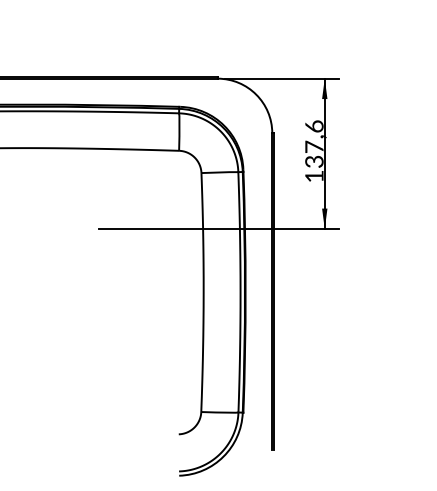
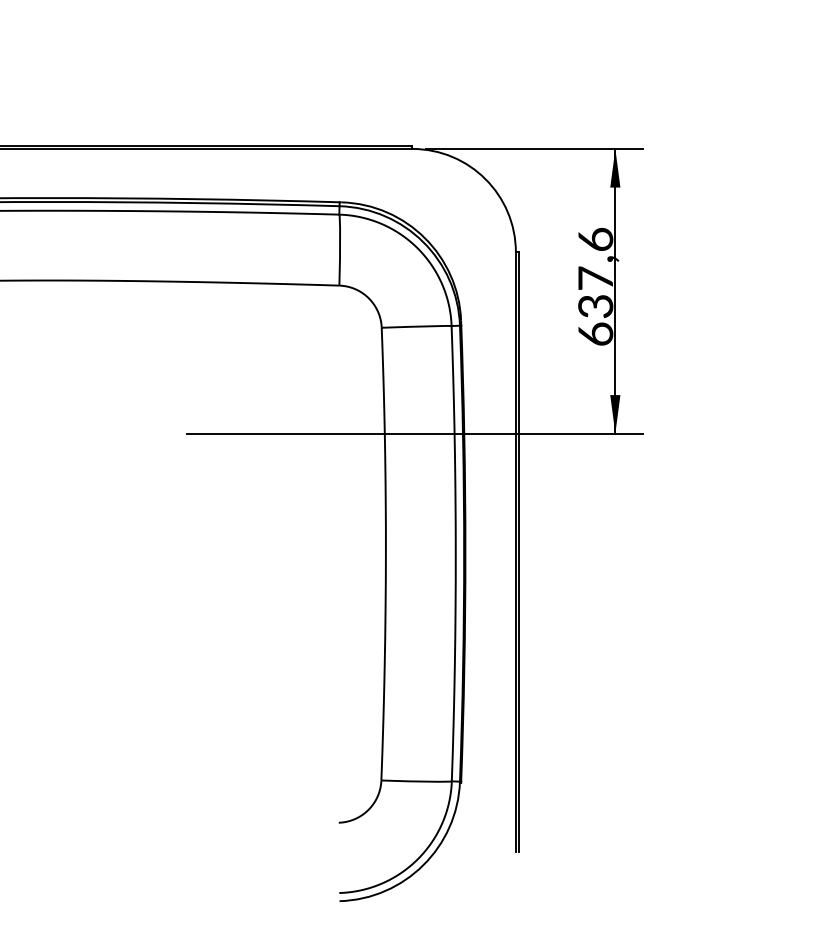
text: (314, 176) -> (595, 334), 137,6 -> 637,6

